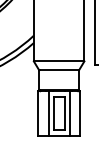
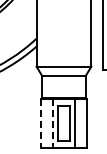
line: (38, 113) -> (41, 123), solid -> dashed
line: (48, 113) -> (52, 123), solid -> dashed

